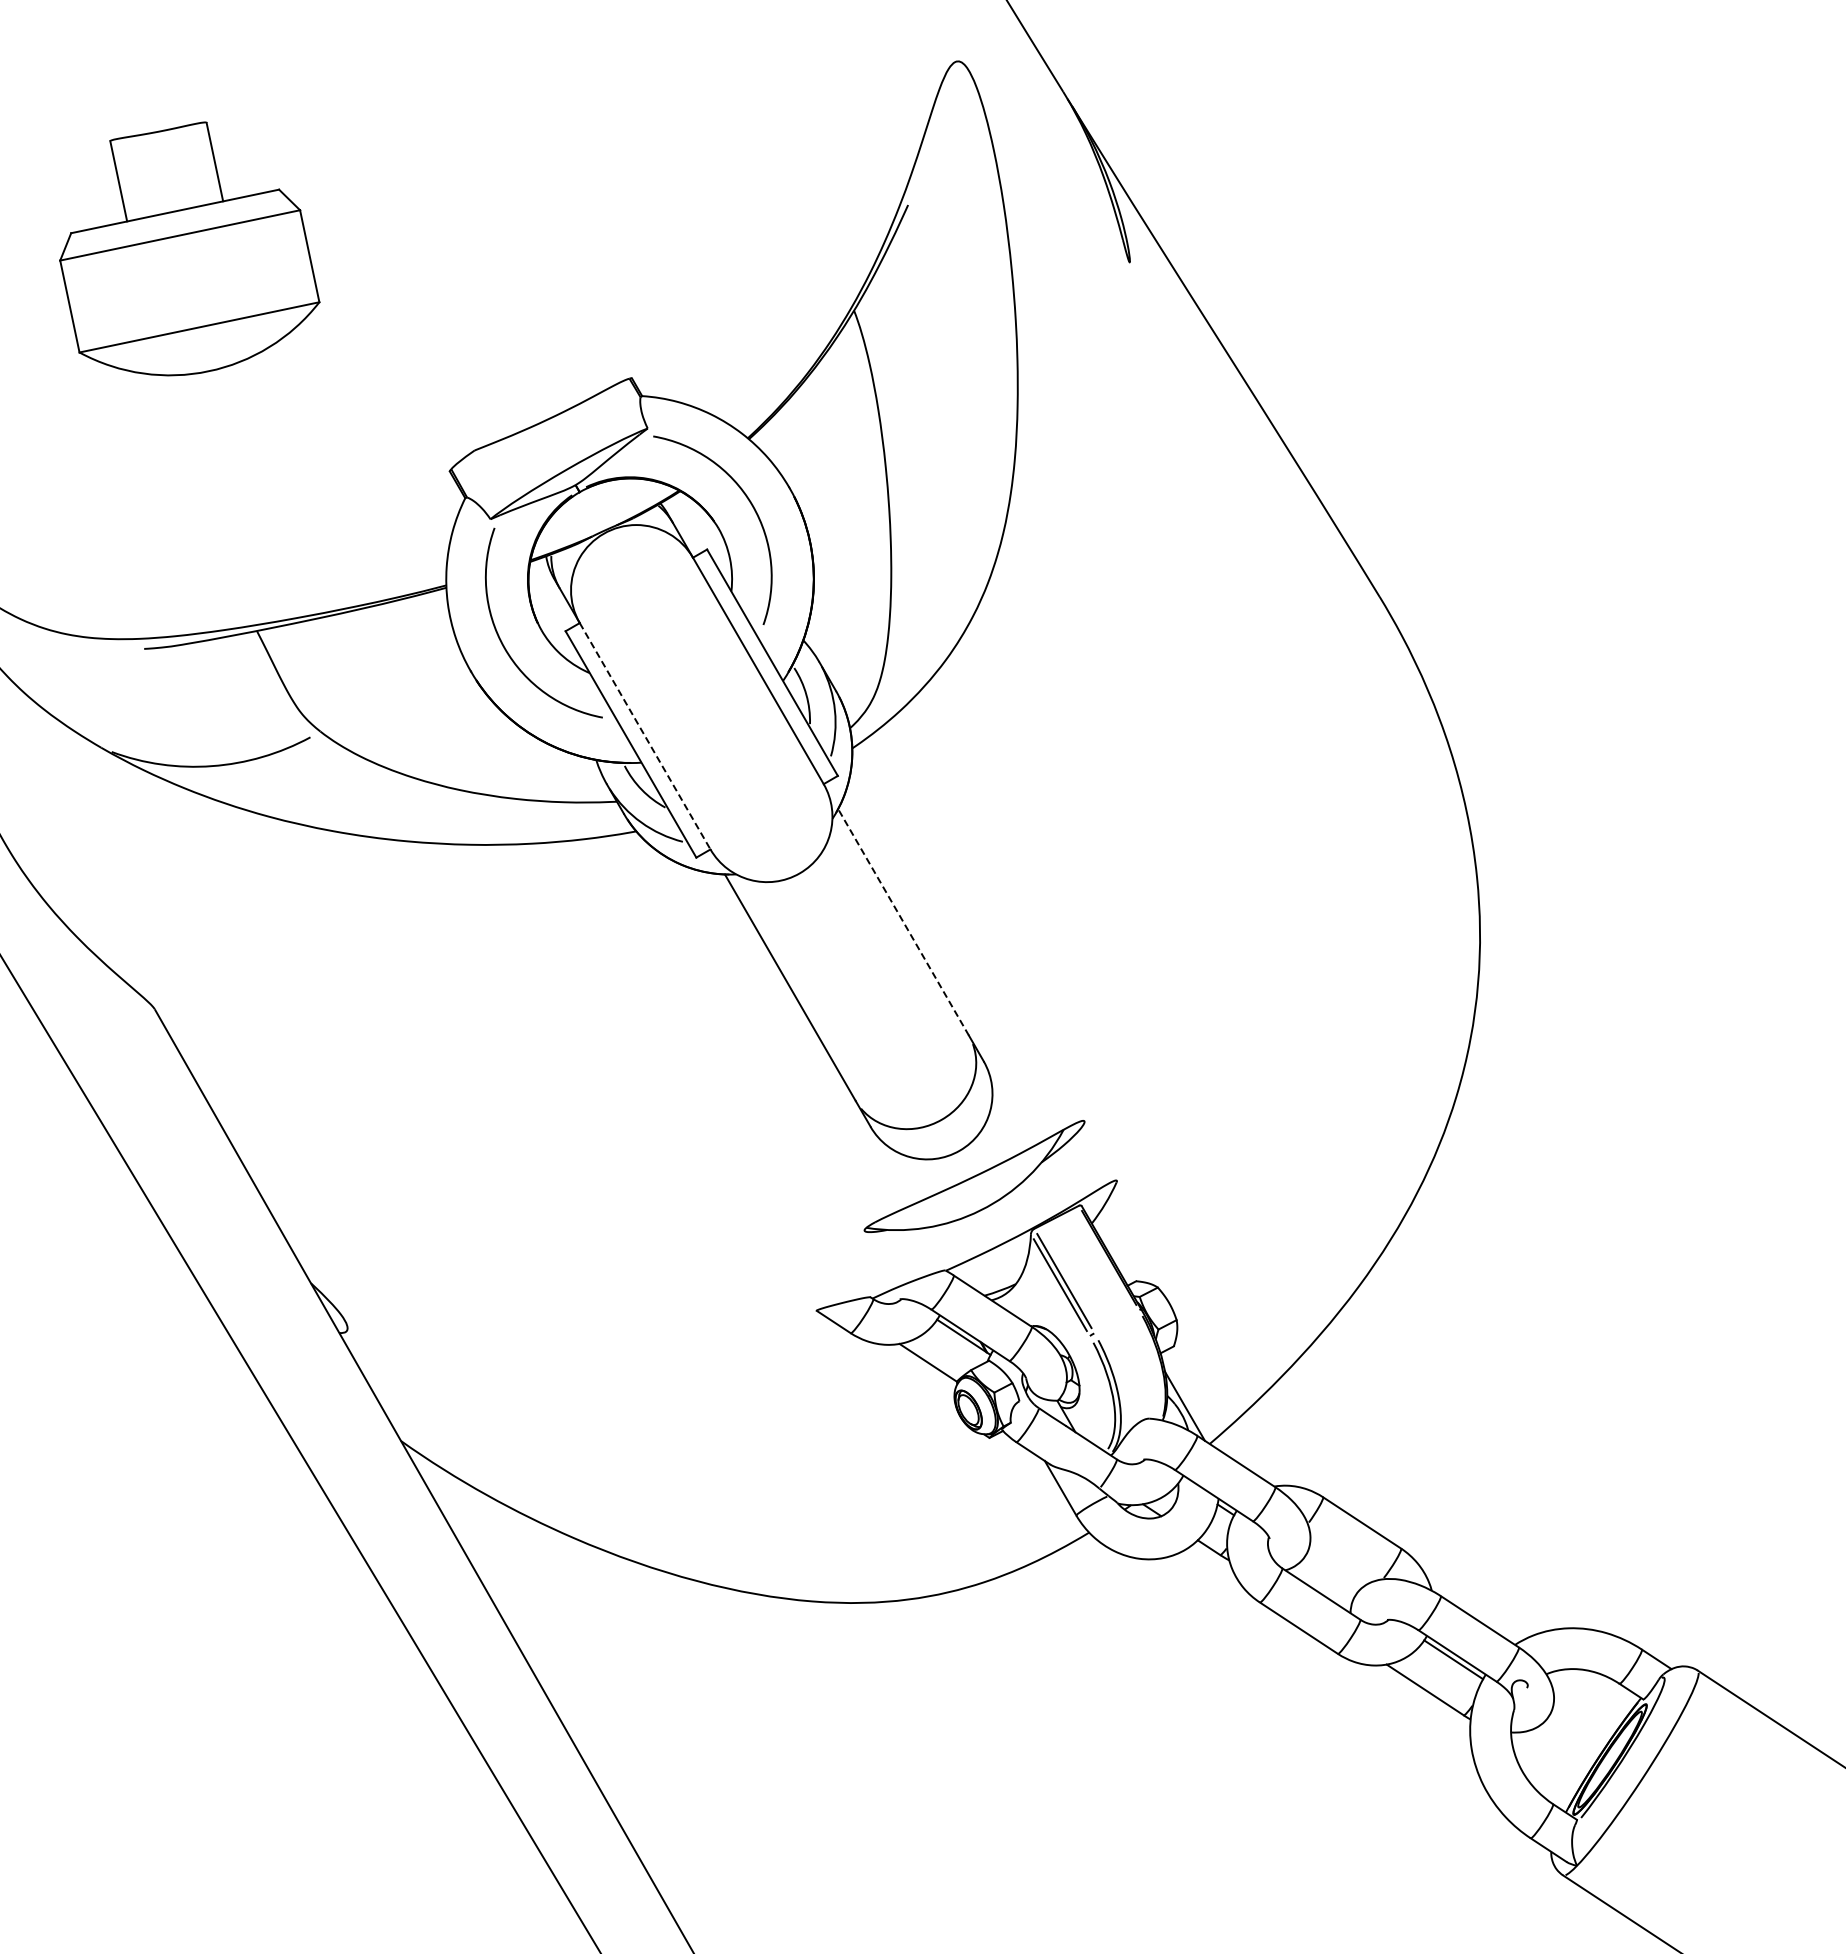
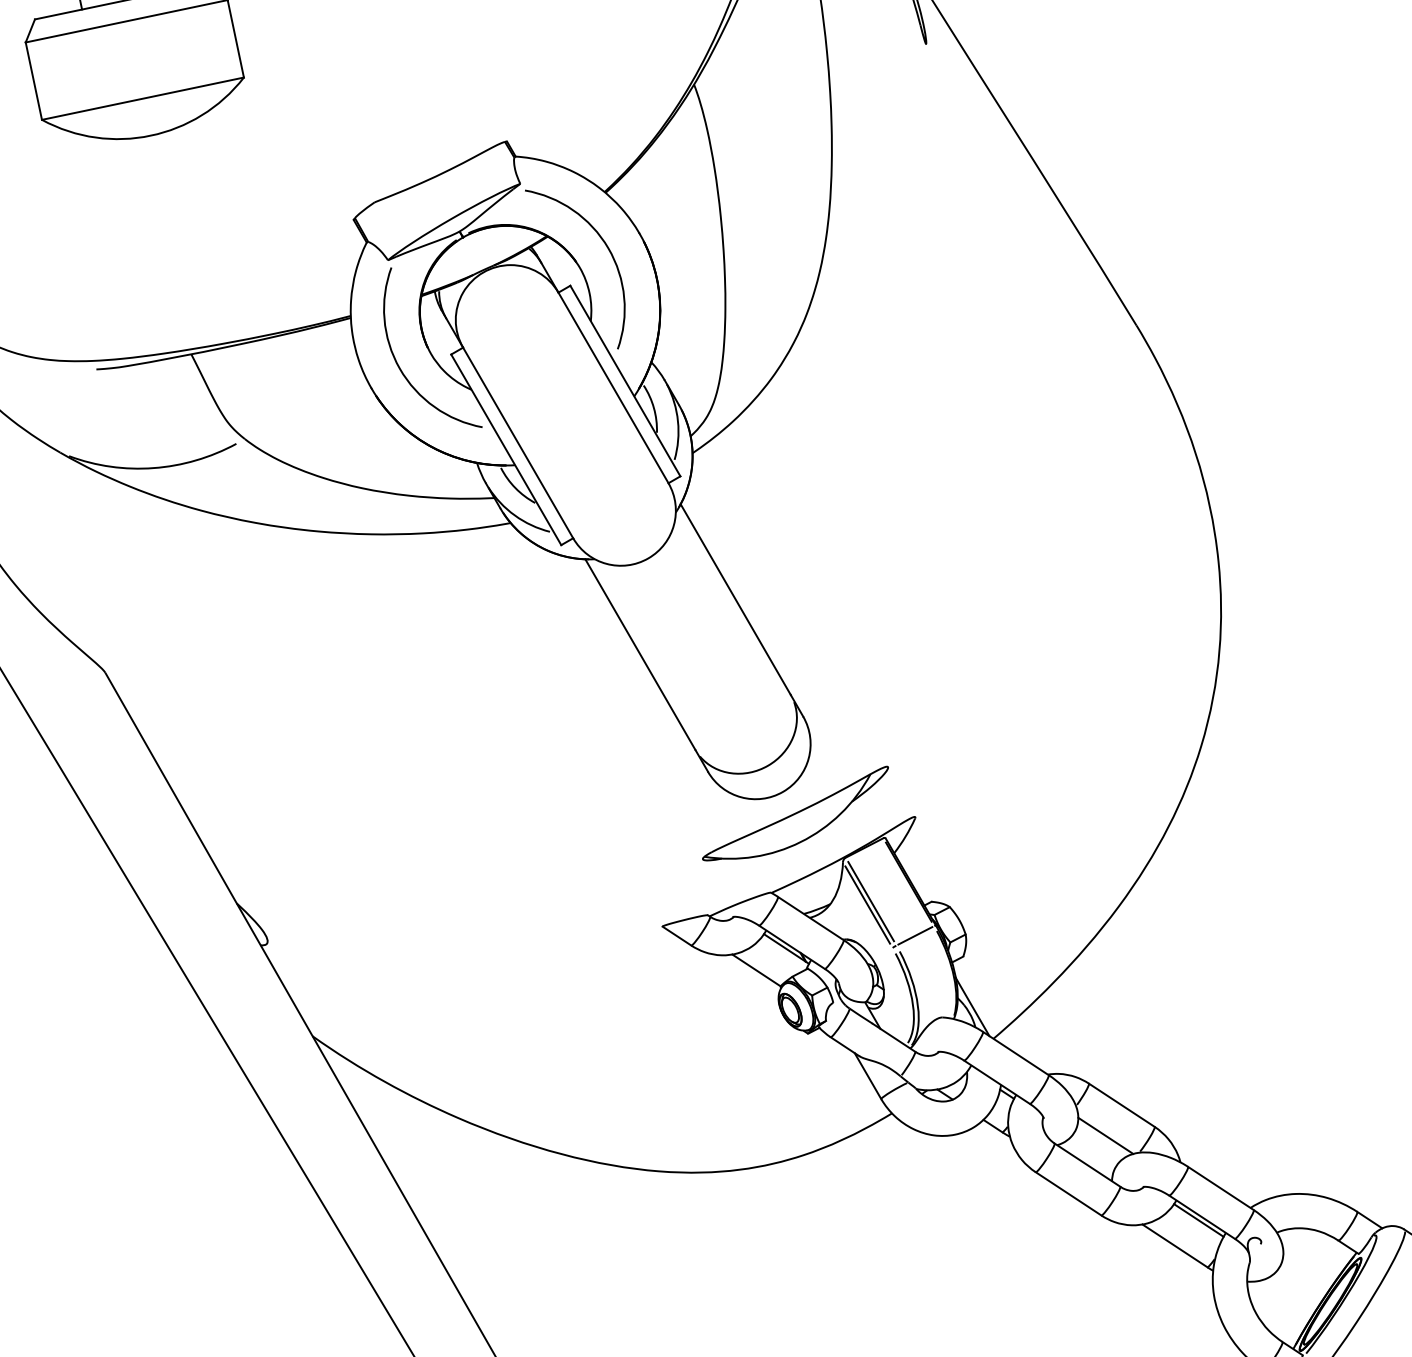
line: (645, 736) -> (518, 443), dashed -> solid
line: (903, 922) -> (735, 599), dashed -> solid
line: (1116, 1321) -> (915, 935), added
line: (1342, 1558) -> (1105, 1135), added

